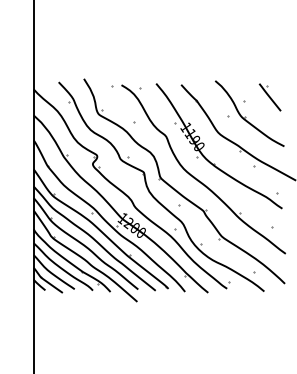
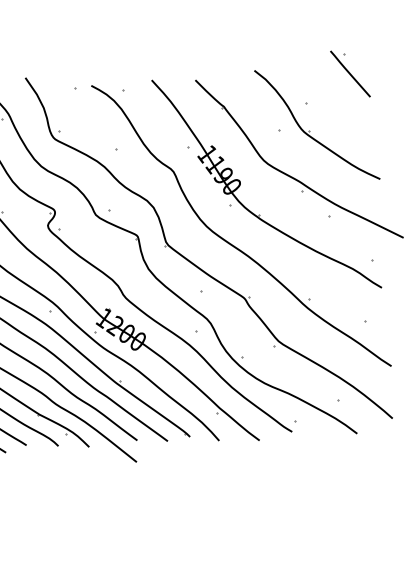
part: (269, 97) -> (349, 74), moved

